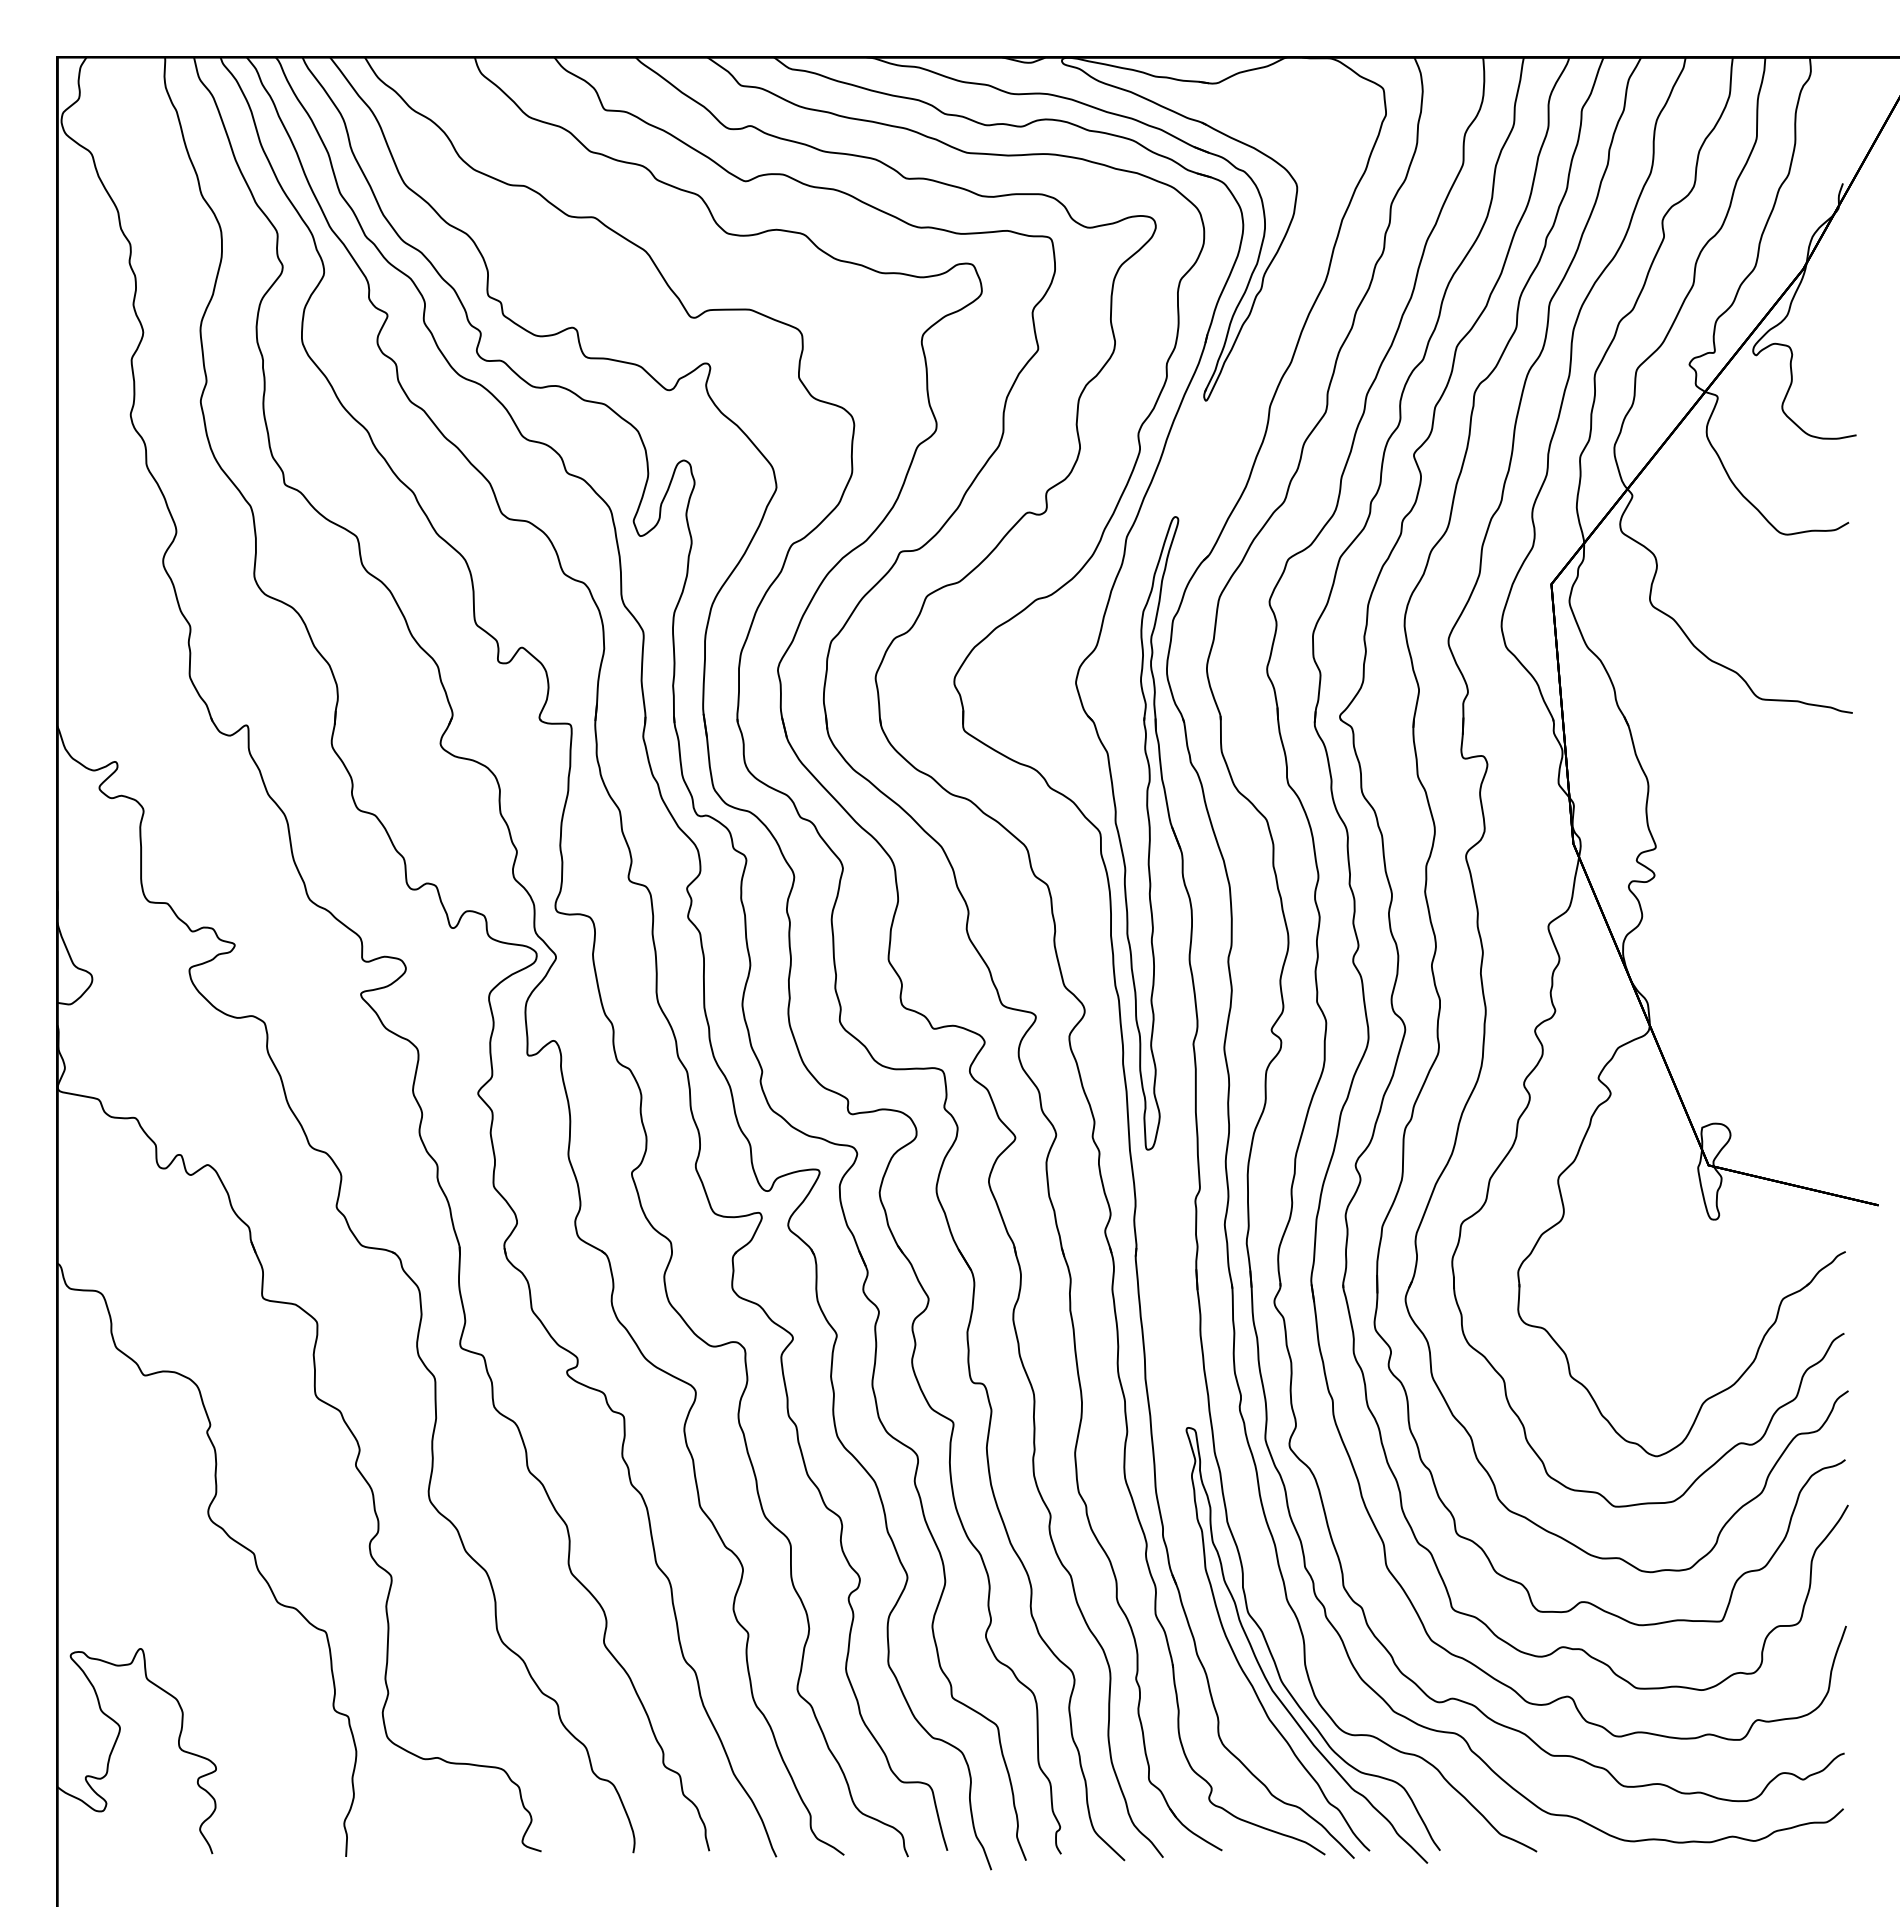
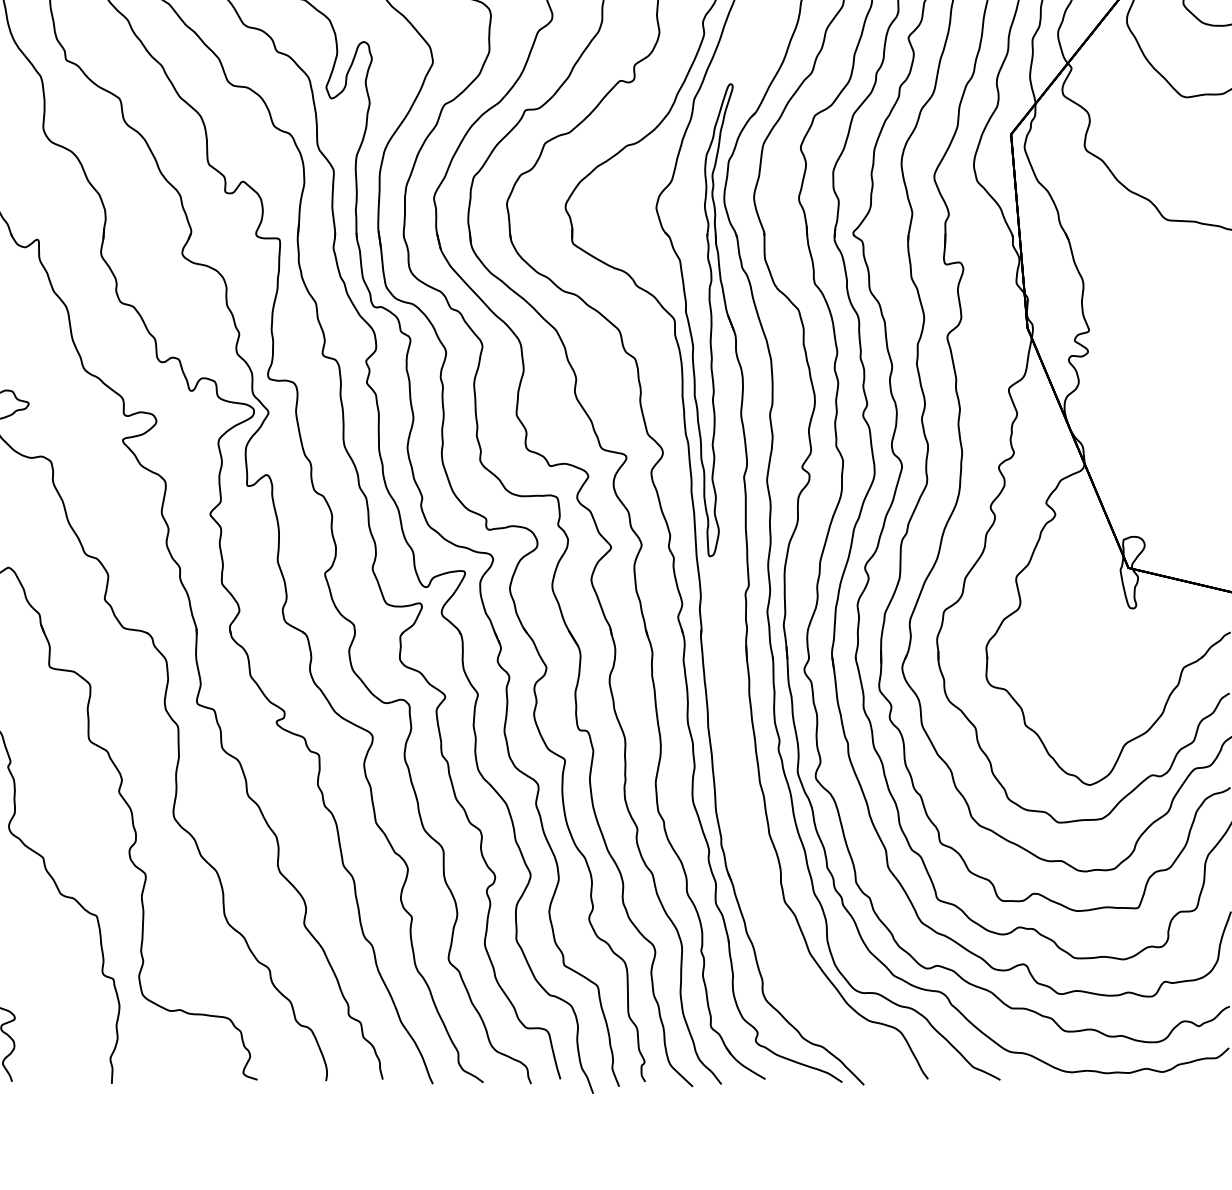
curve: (1261, 1667) -> (794, 942), removed

